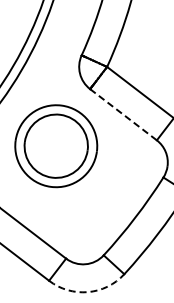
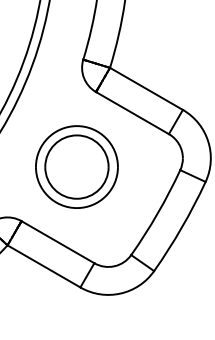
line: (123, 115) -> (132, 113), dashed -> solid
part: (55, 145) -> (76, 166), moved
arc: (88, 292) -> (120, 293), dashed -> solid

